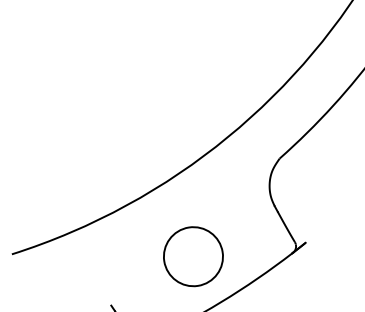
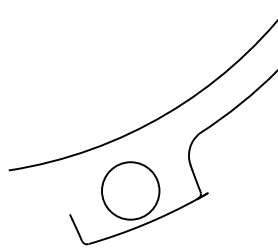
circle: (193, 256) -> (130, 190), size x1.43

